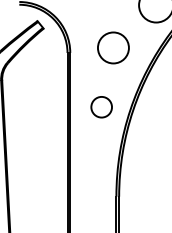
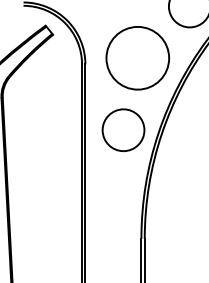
circle: (113, 47) -> (137, 57), size x1.67
circle: (101, 107) -> (123, 130), size x1.67

